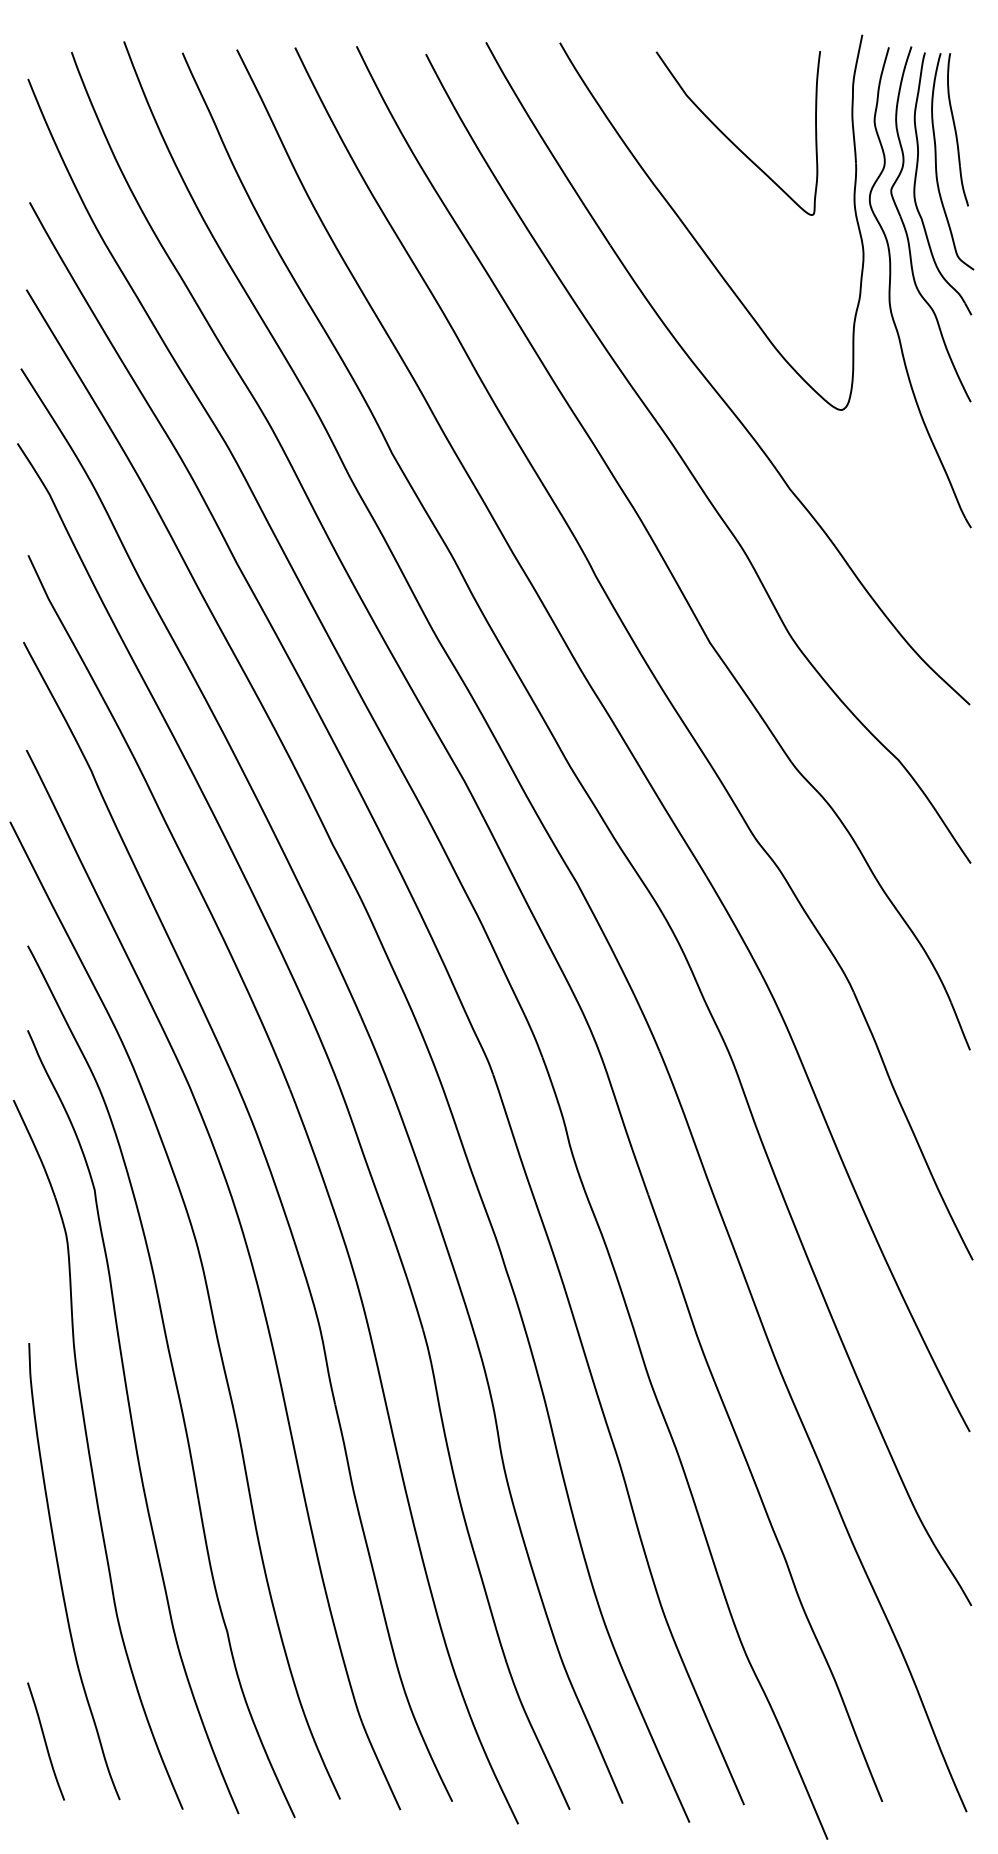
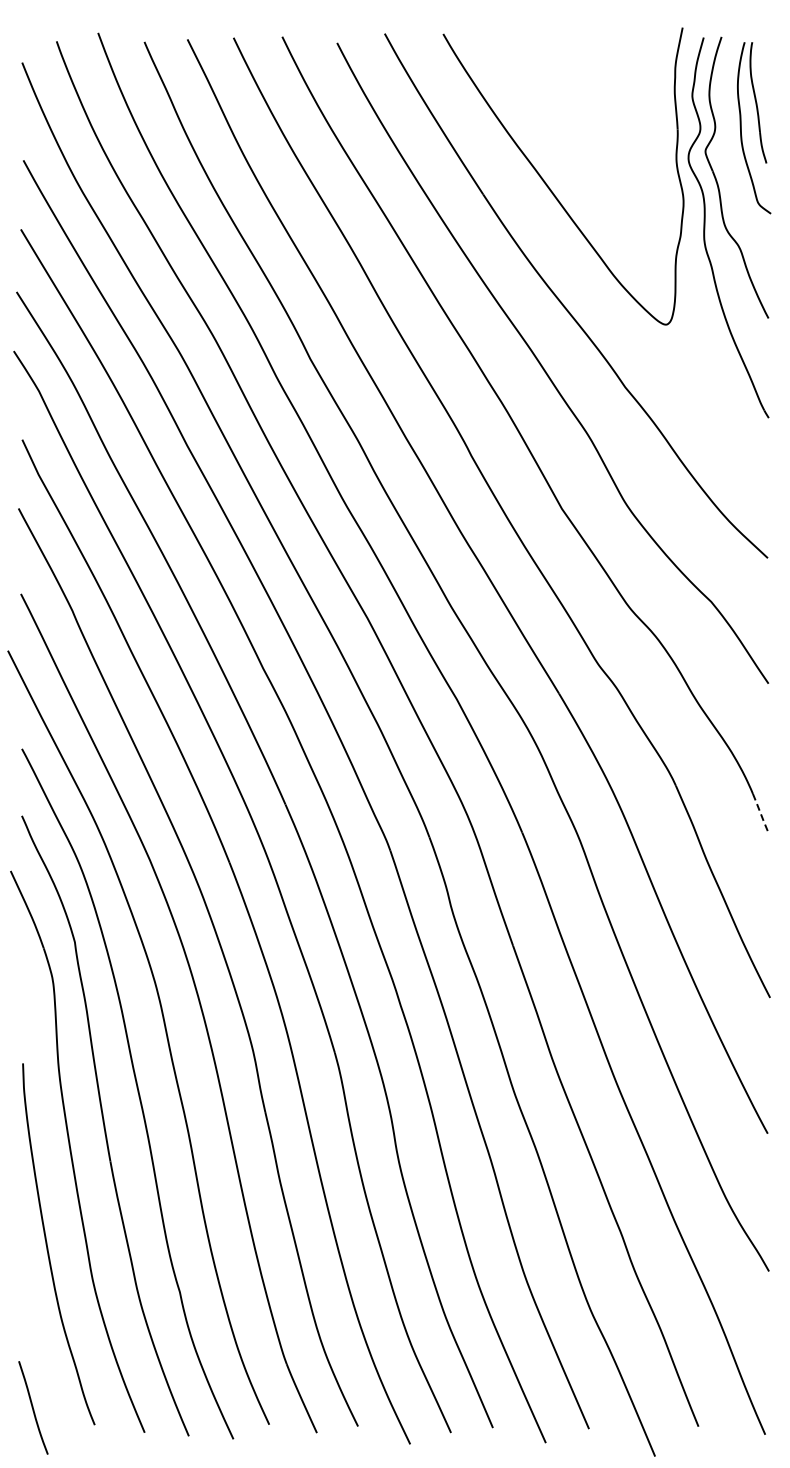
curve: (730, 139) -> (578, 110), removed
part: (916, 183) -> (725, 145), removed
line: (960, 1026) -> (760, 812), solid -> dashed
curve: (46, 1741) -> (33, 1407), moved

